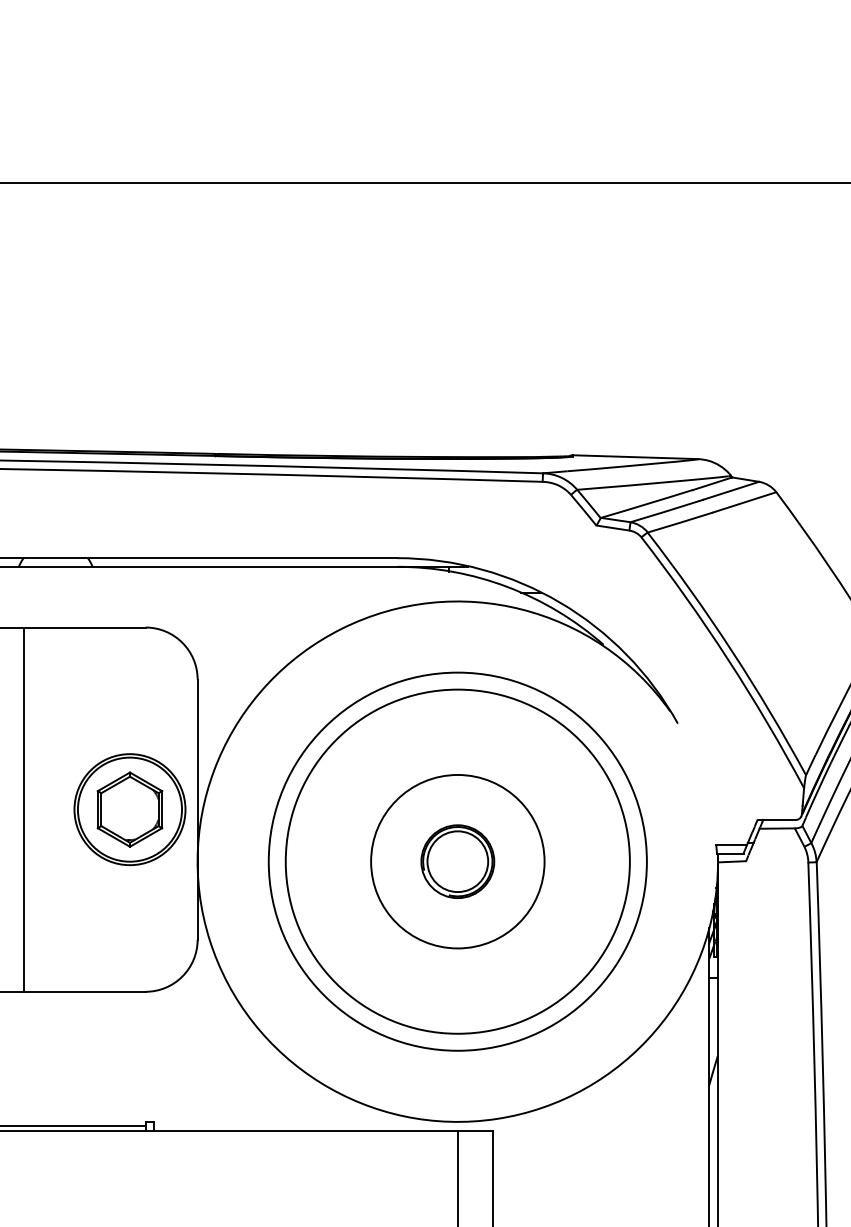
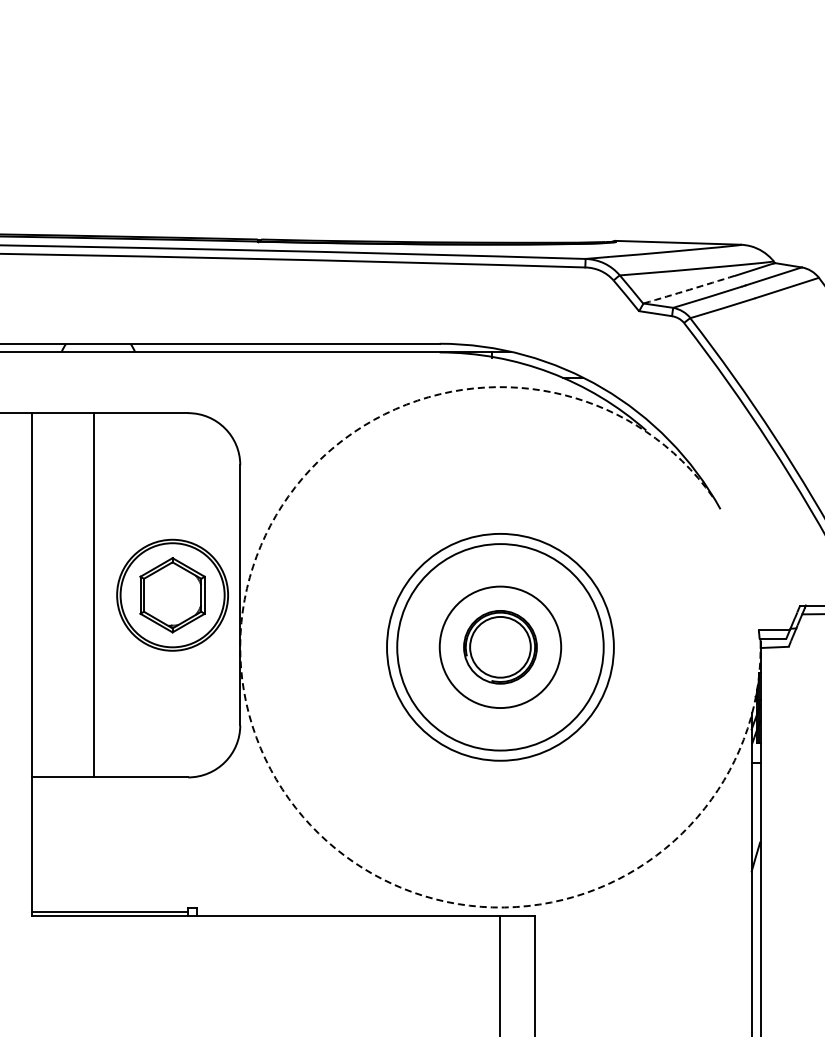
arc: (647, 504) -> (690, 290), solid -> dashed
line: (24, 809) -> (94, 595), moved
circle: (457, 861) -> (500, 647), size x0.6
circle: (457, 861) -> (500, 647), size x0.6
circle: (457, 861) -> (500, 647), size x0.7
arc: (209, 940) -> (252, 726), solid -> dashed

